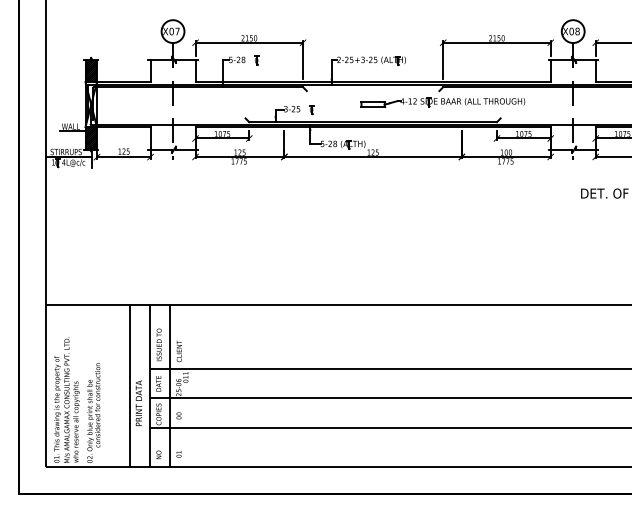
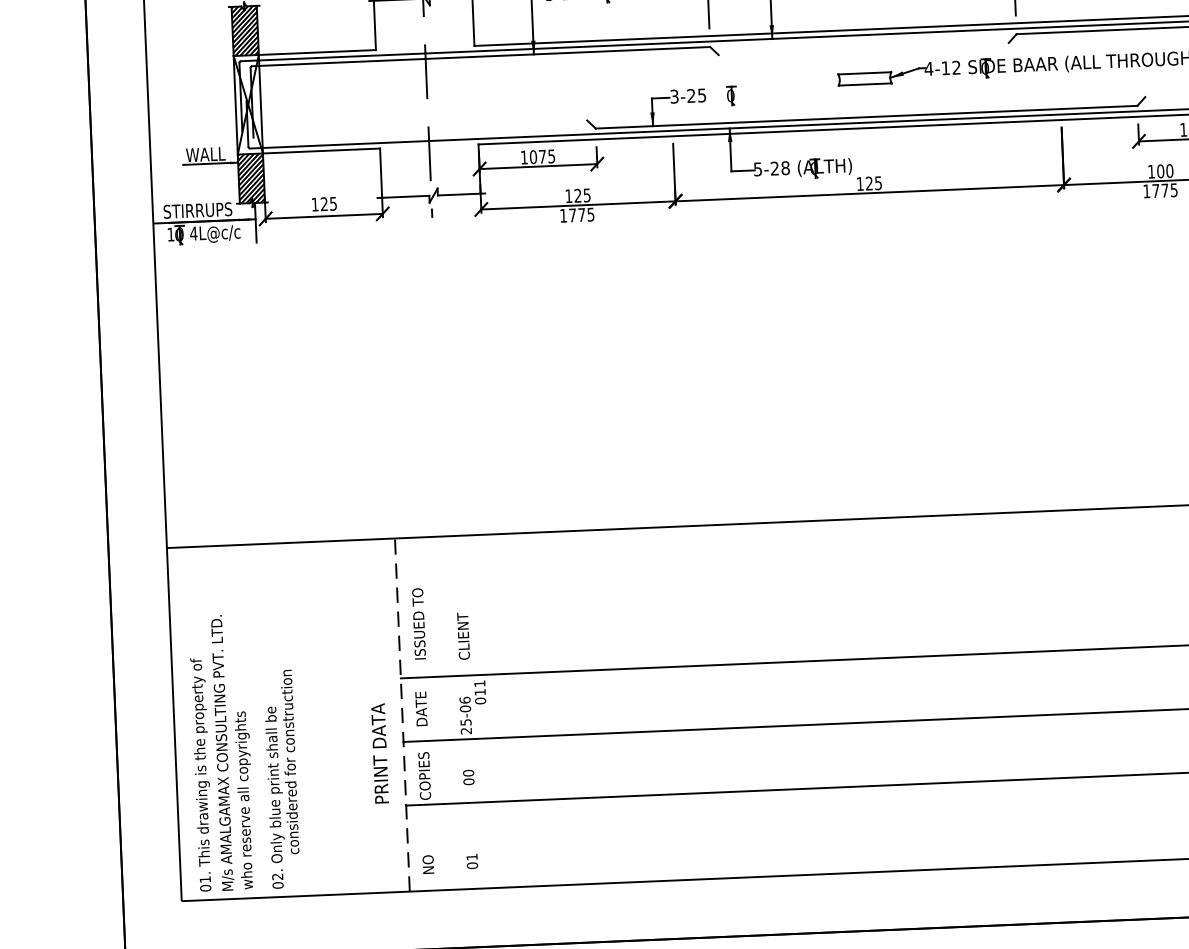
line: (129, 385) -> (357, 715), removed
line: (149, 385) -> (401, 713), solid -> dashed
line: (169, 385) -> (445, 711), removed

